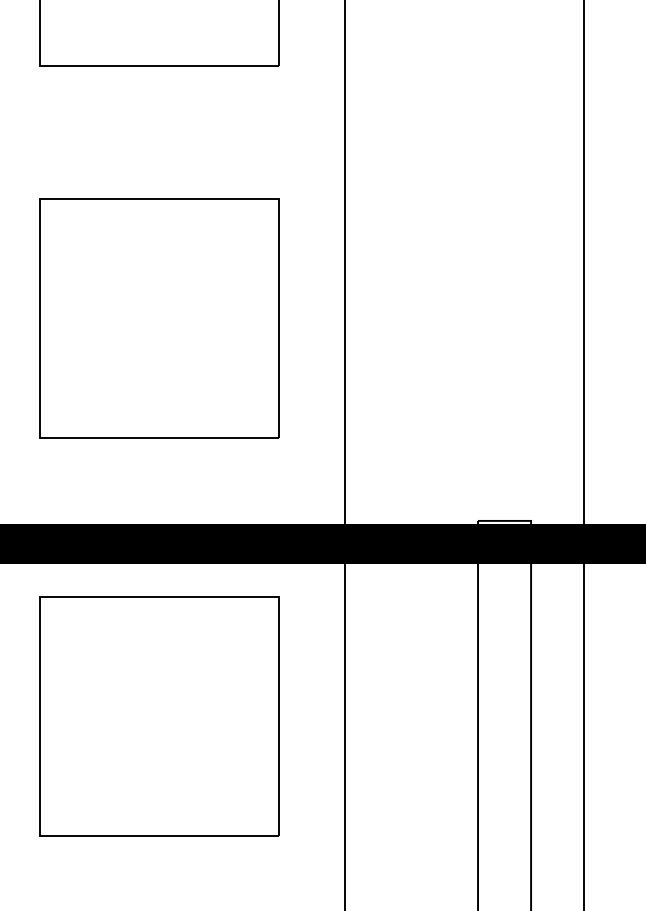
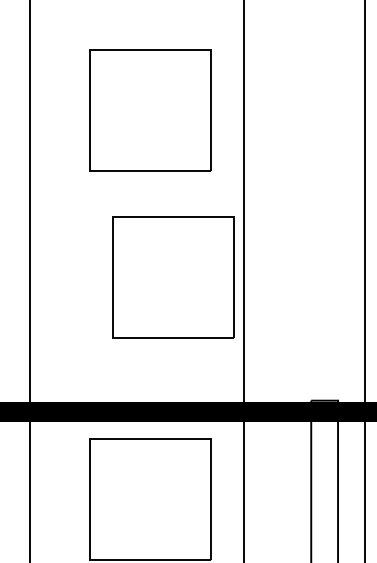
part: (159, 318) -> (173, 277), moved

